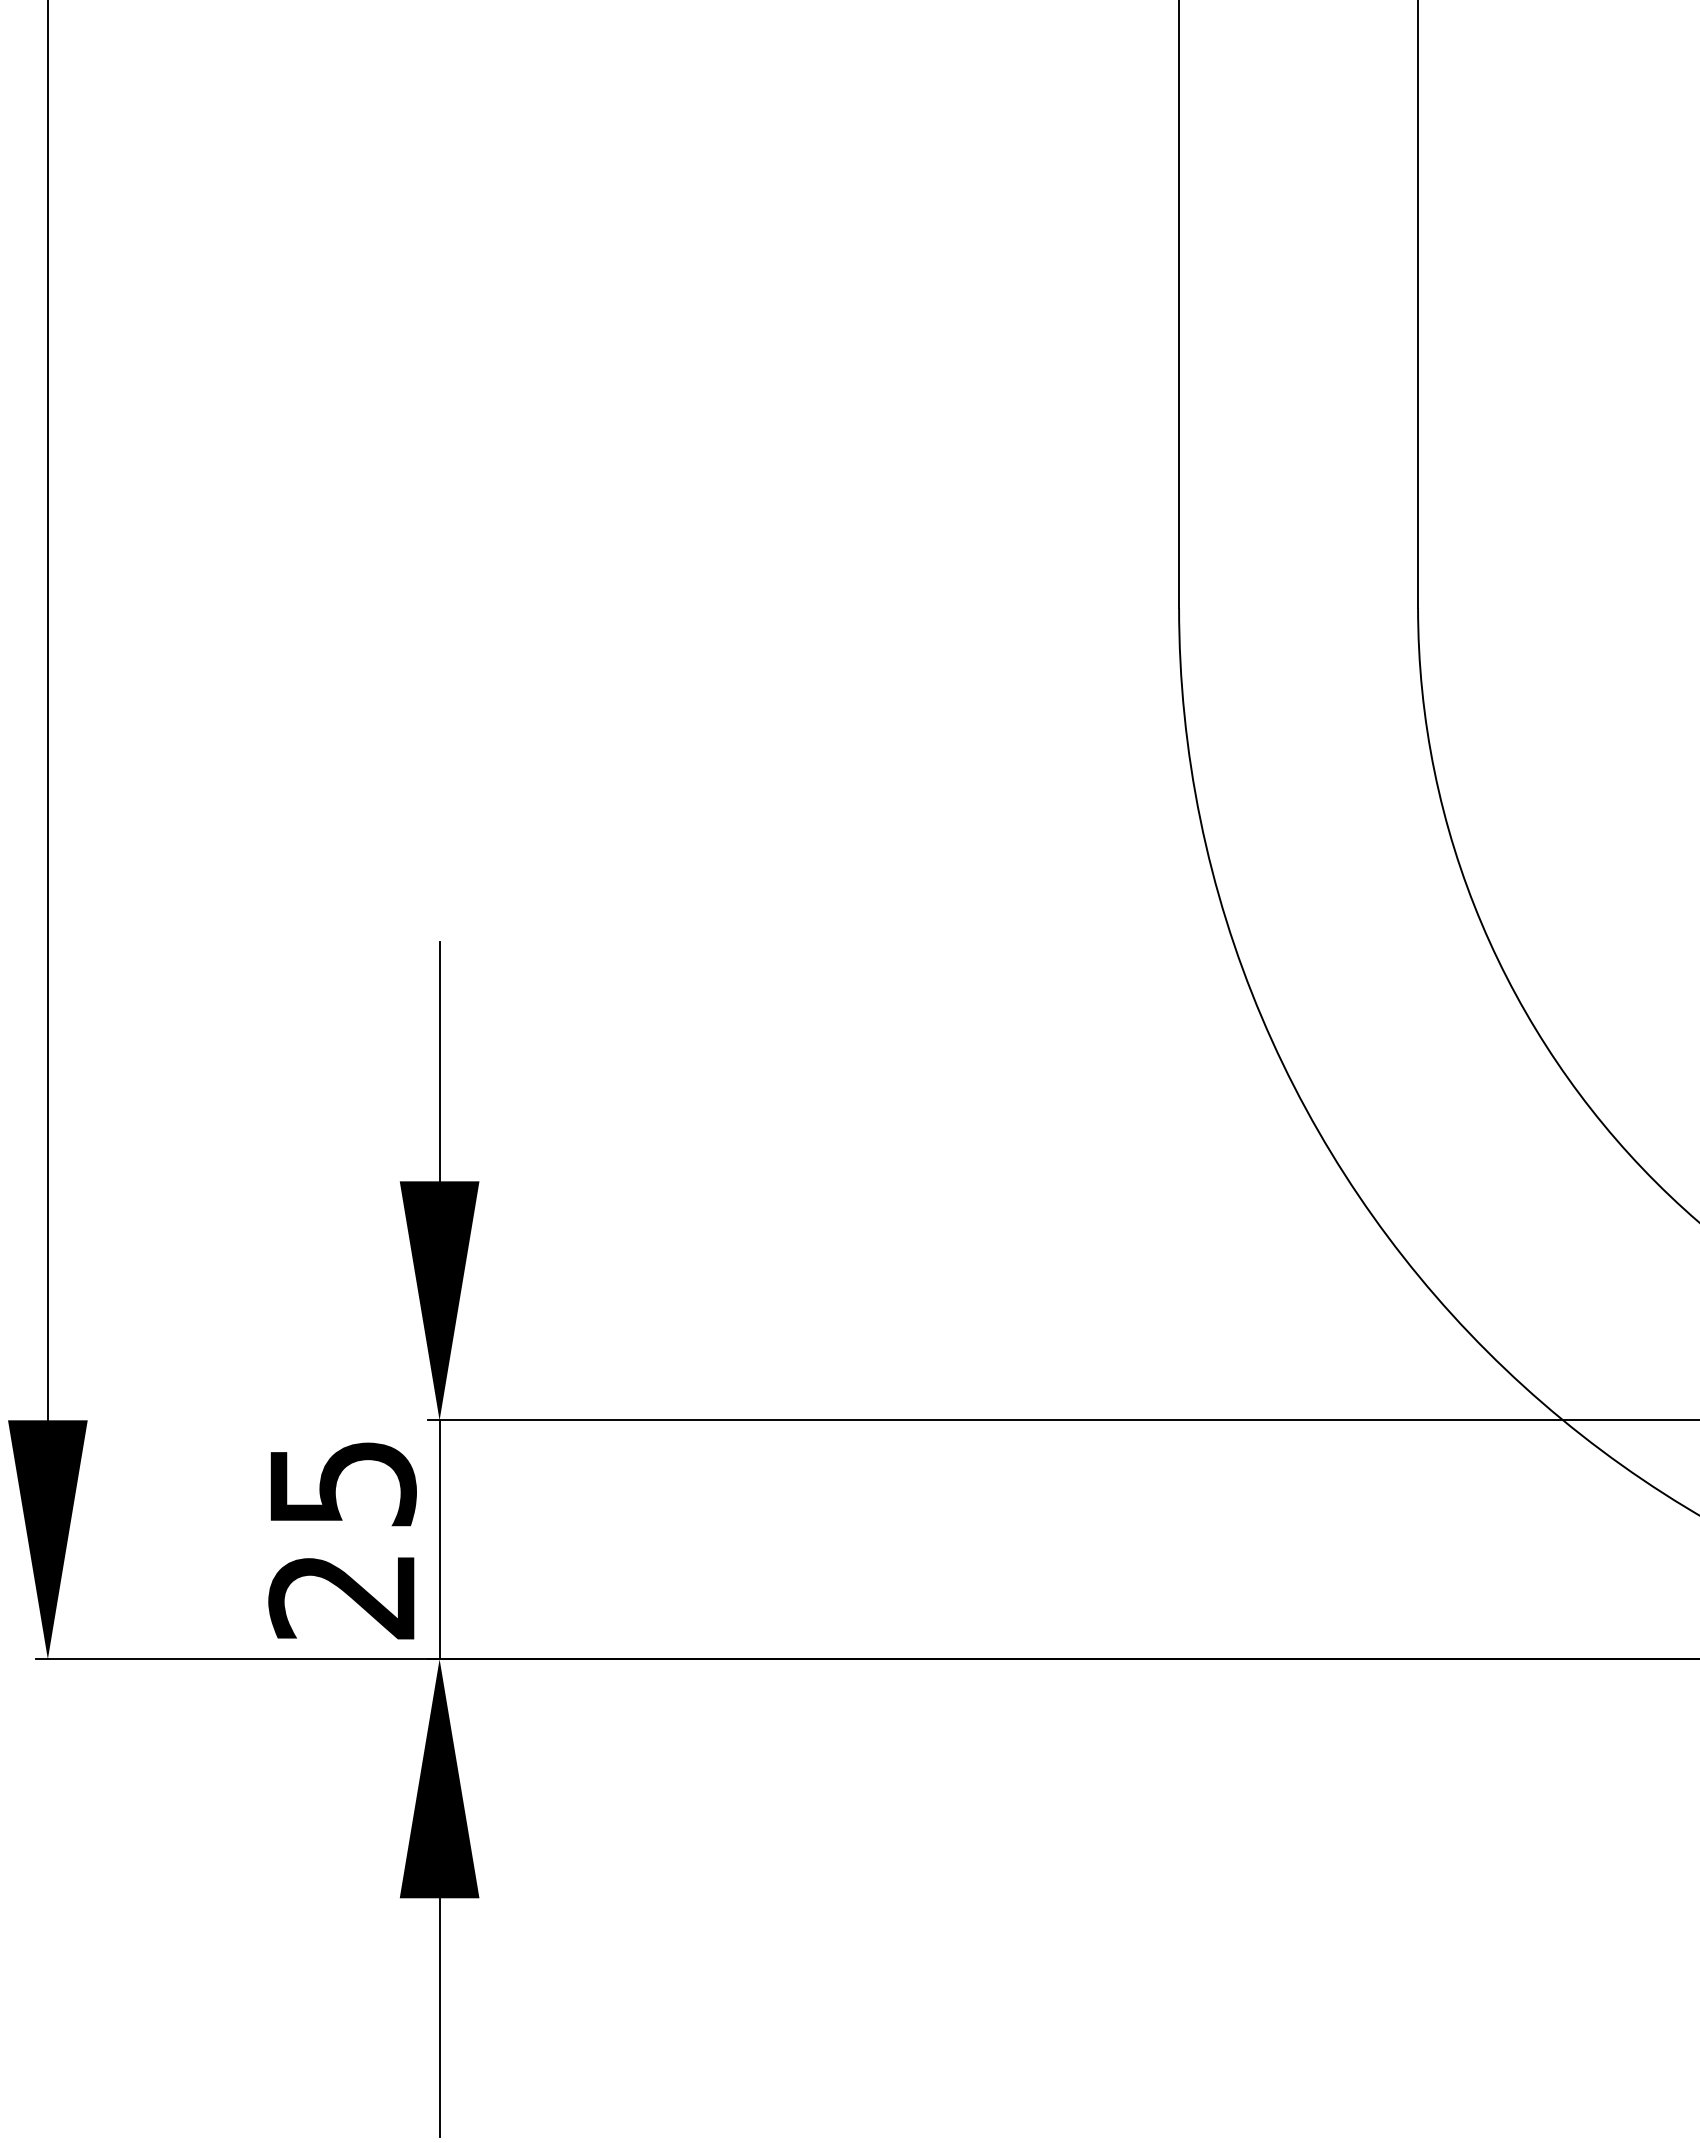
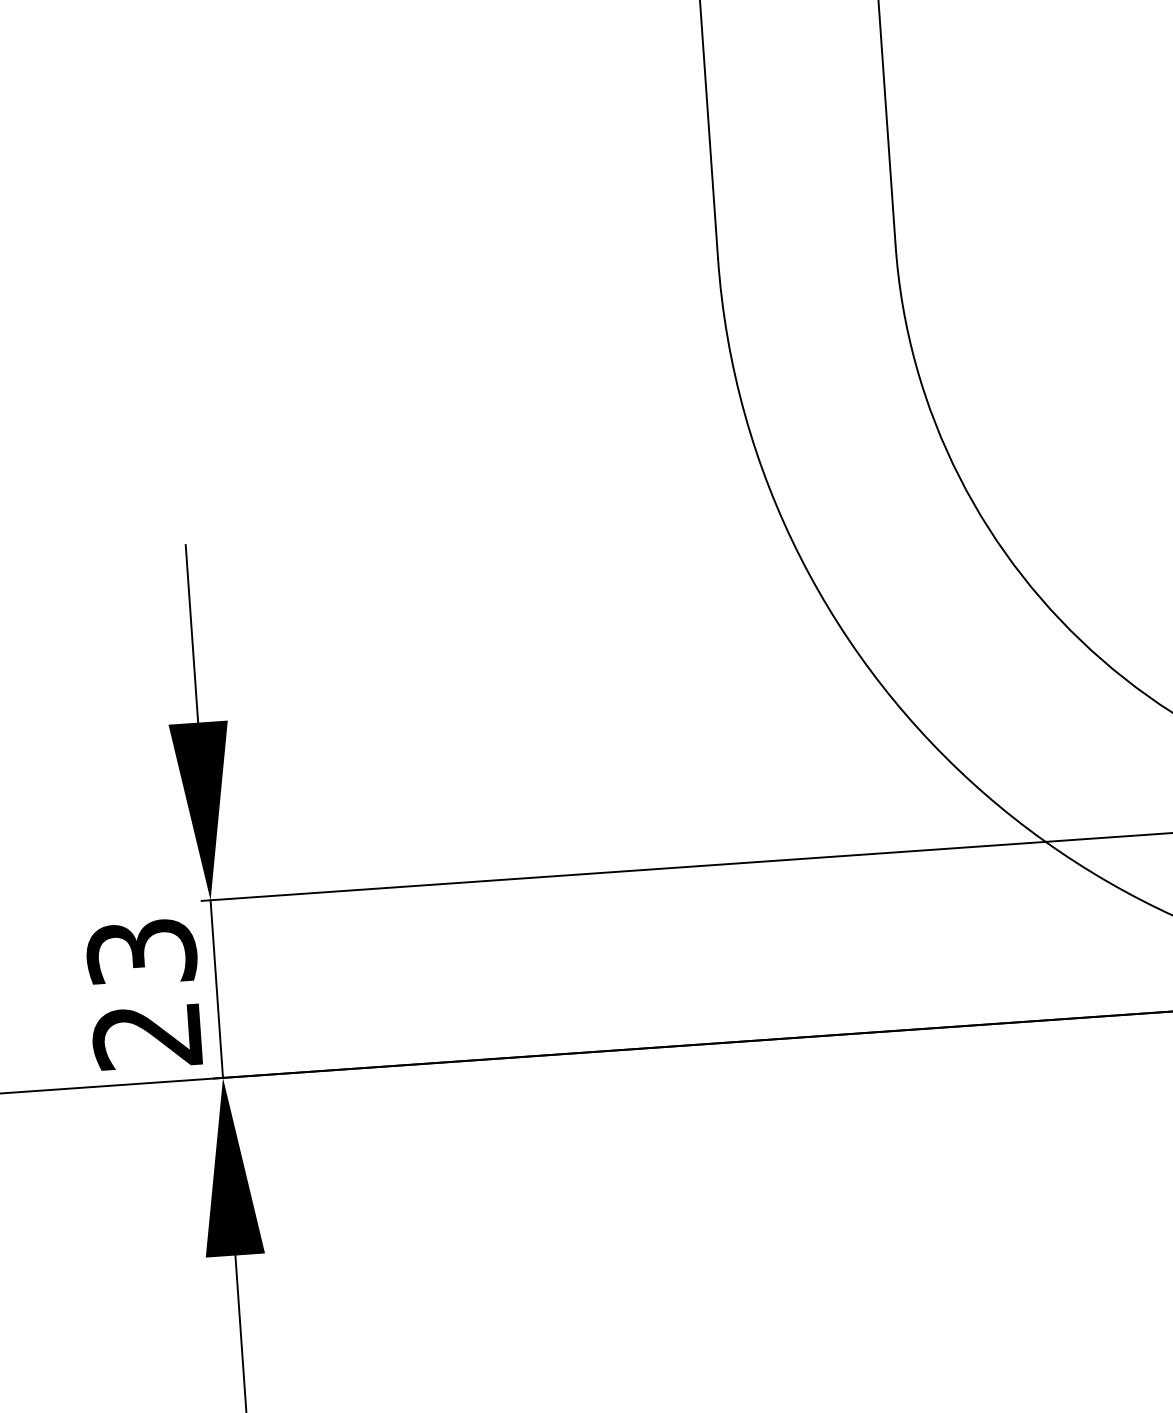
text: (342, 1483) -> (141, 952), 25 -> 23

